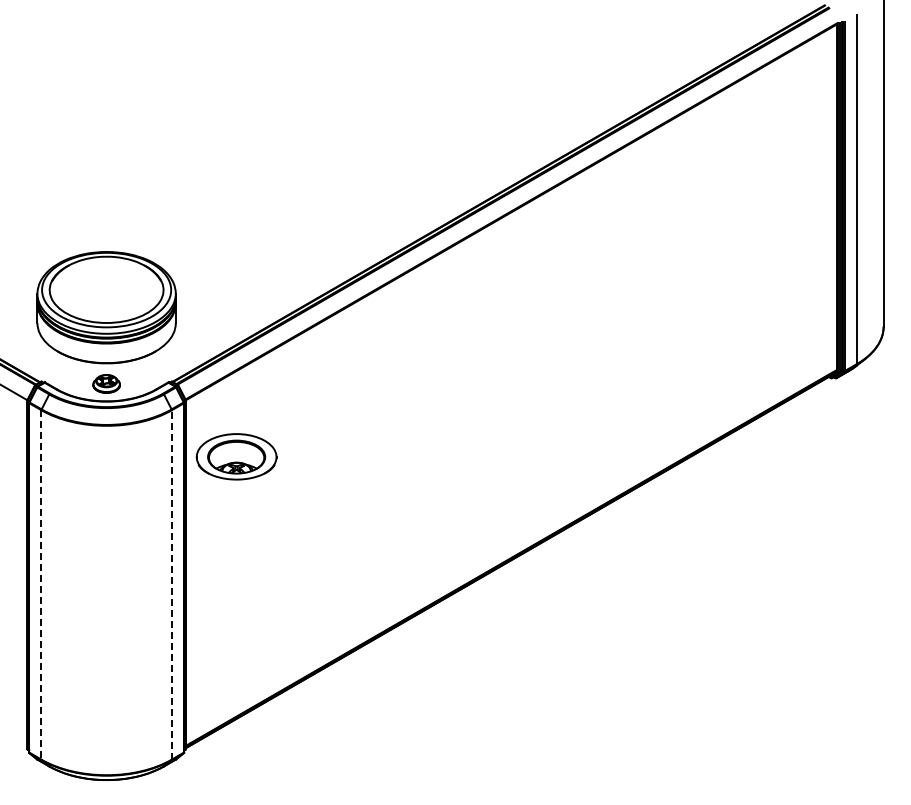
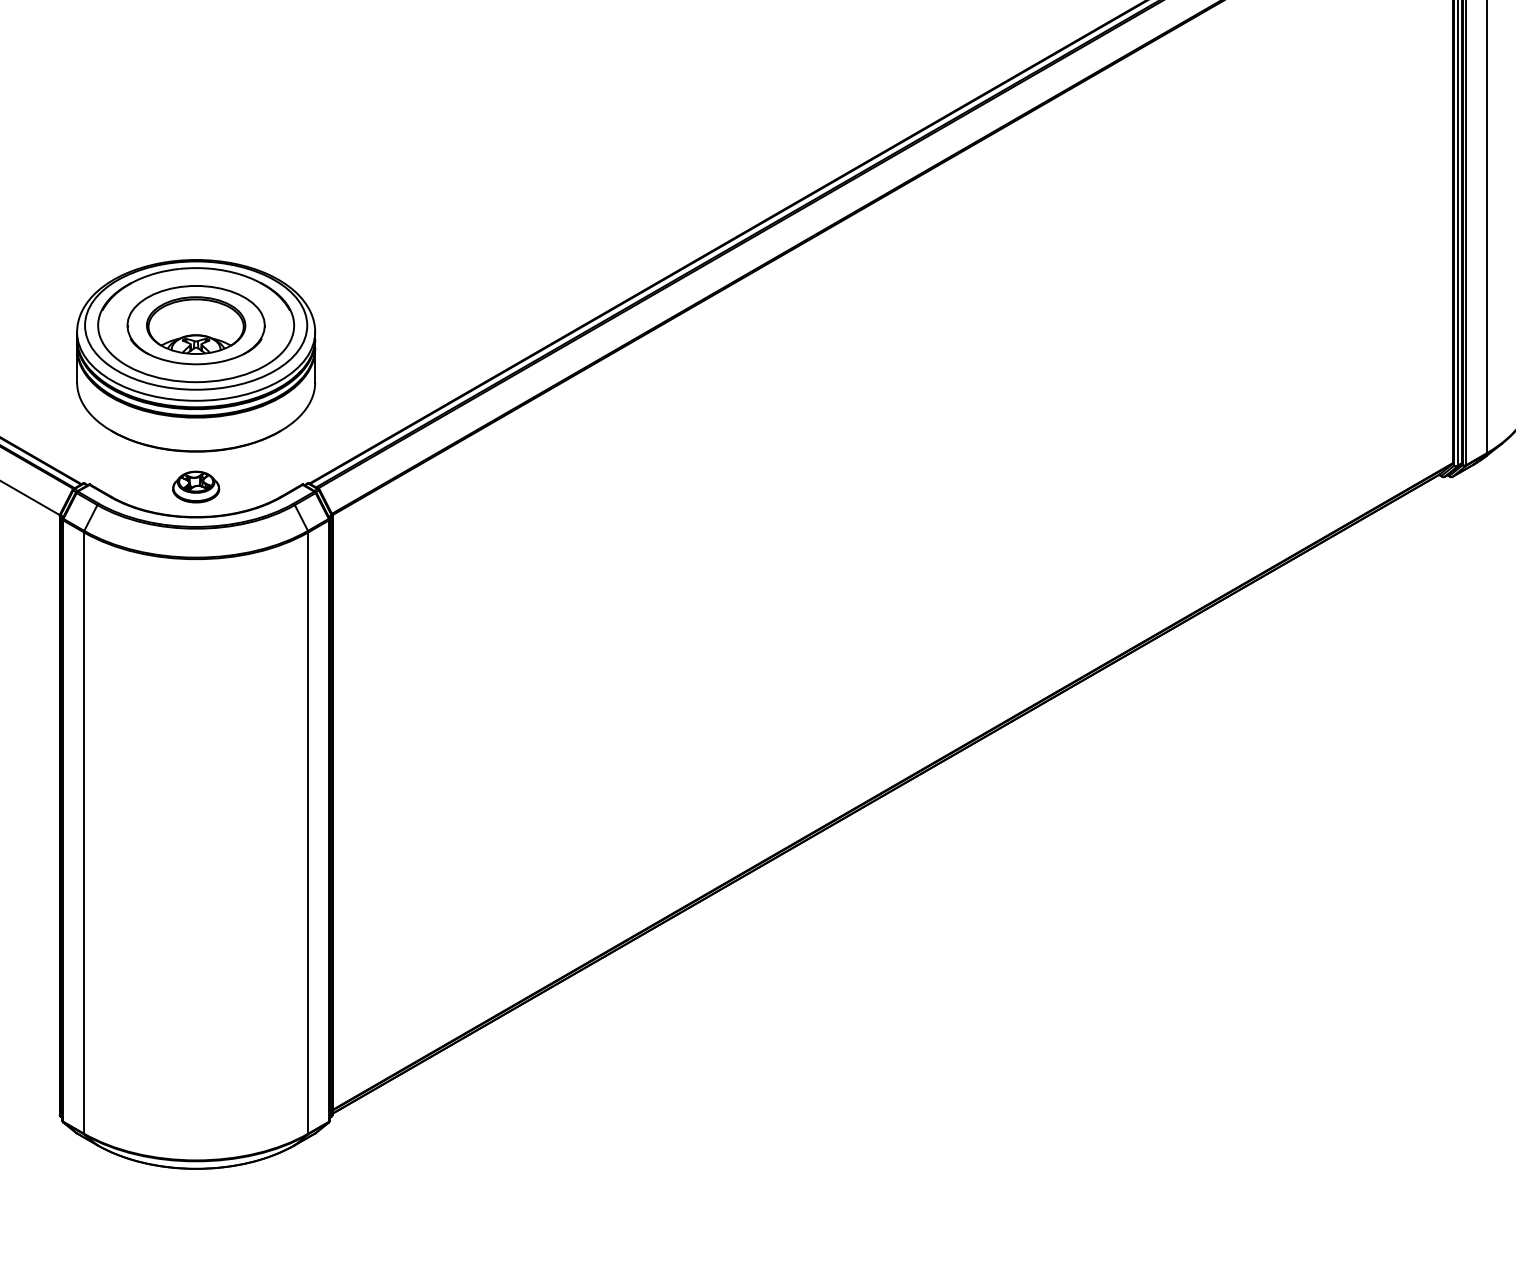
part: (236, 456) -> (195, 324), moved
line: (41, 584) -> (84, 832), dashed -> solid
line: (171, 584) -> (307, 832), dashed -> solid

